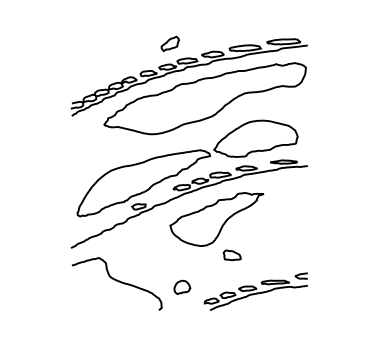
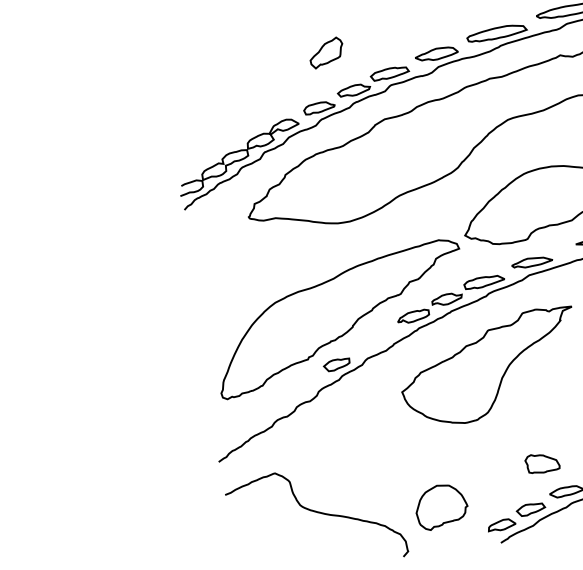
part: (169, 43) -> (324, 52), moved
part: (231, 255) -> (541, 463), moved
part: (182, 287) -> (442, 506), size x1.67

